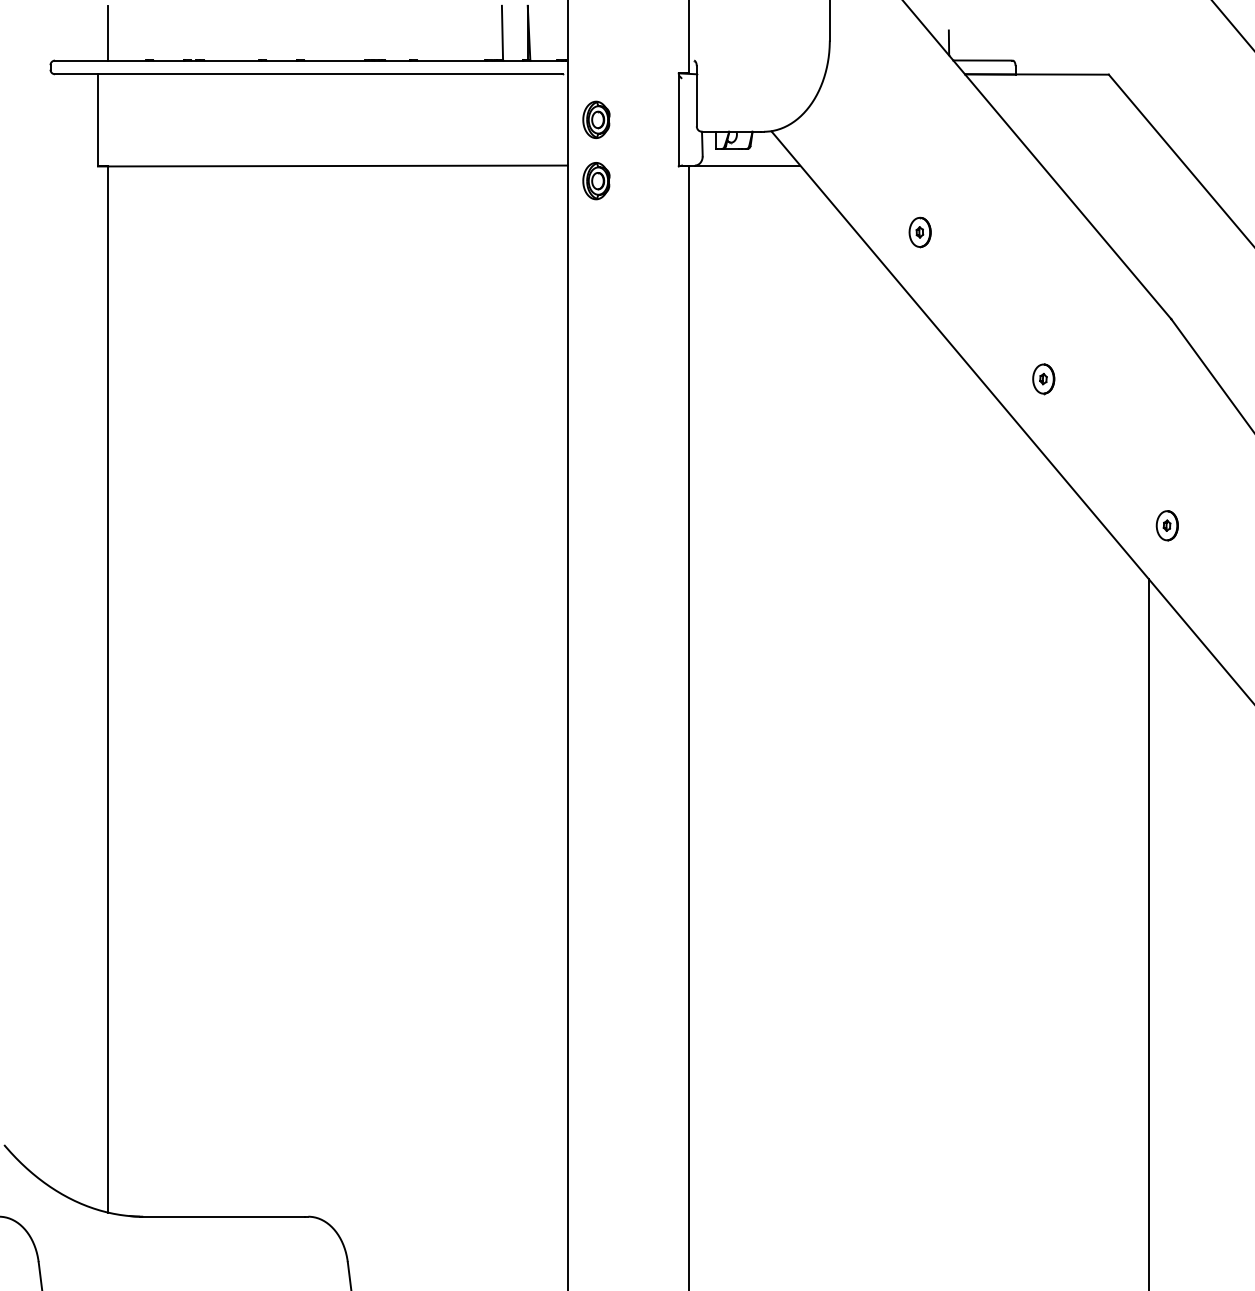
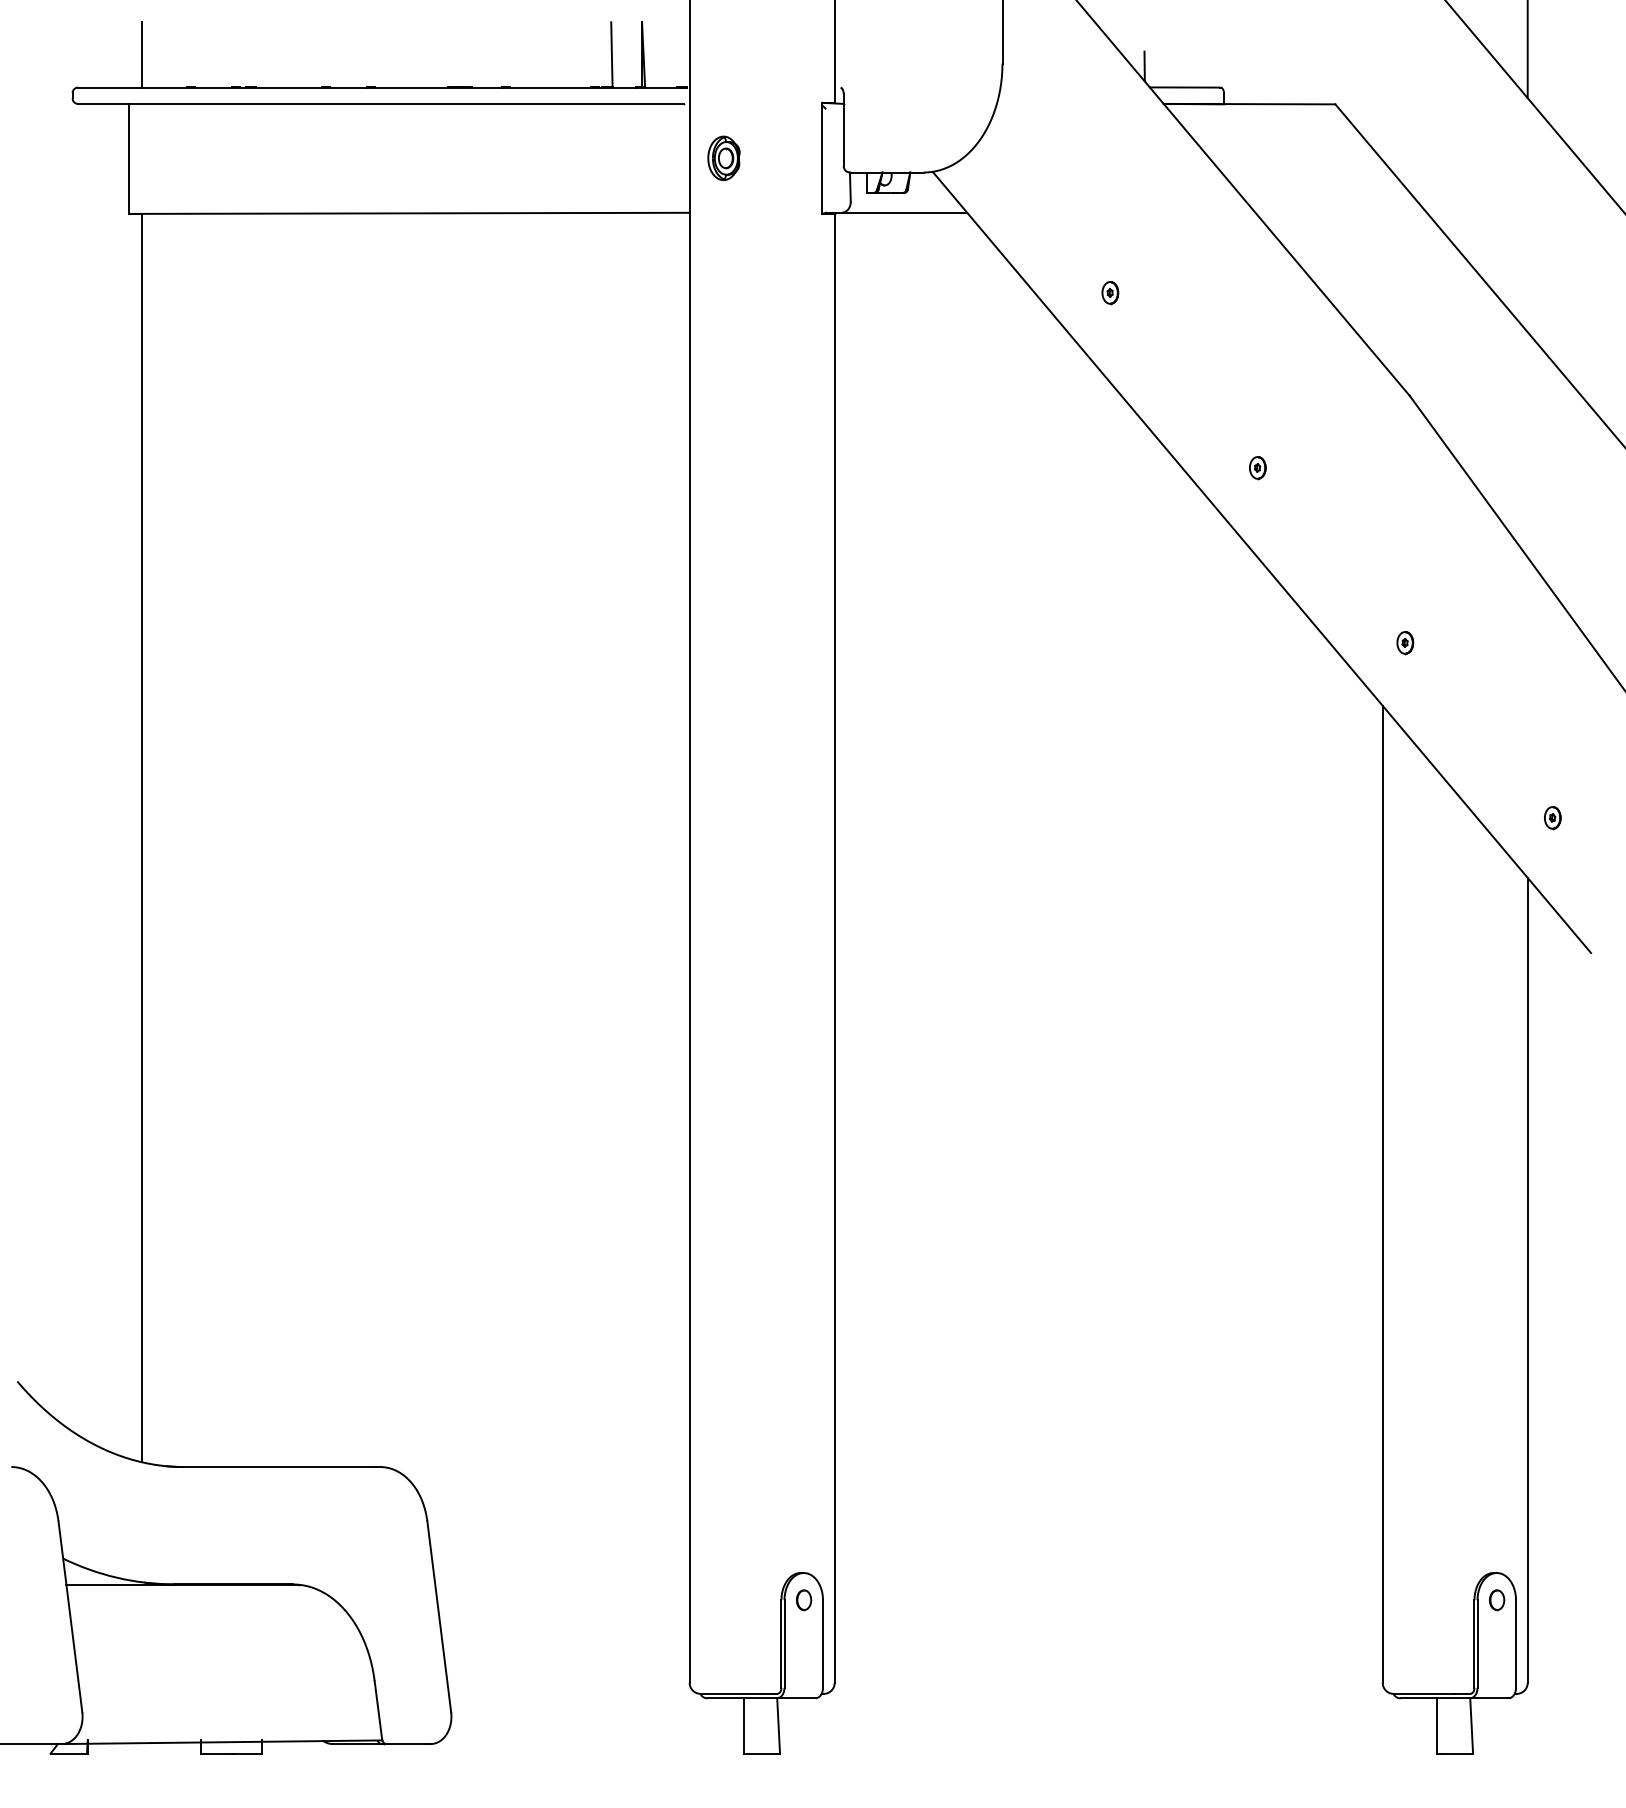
part: (596, 180) -> (723, 230), removed
part: (920, 233) -> (1110, 293), size x0.62
part: (1043, 379) -> (1257, 468), size x0.62
part: (1167, 526) -> (1405, 643), size x0.62

